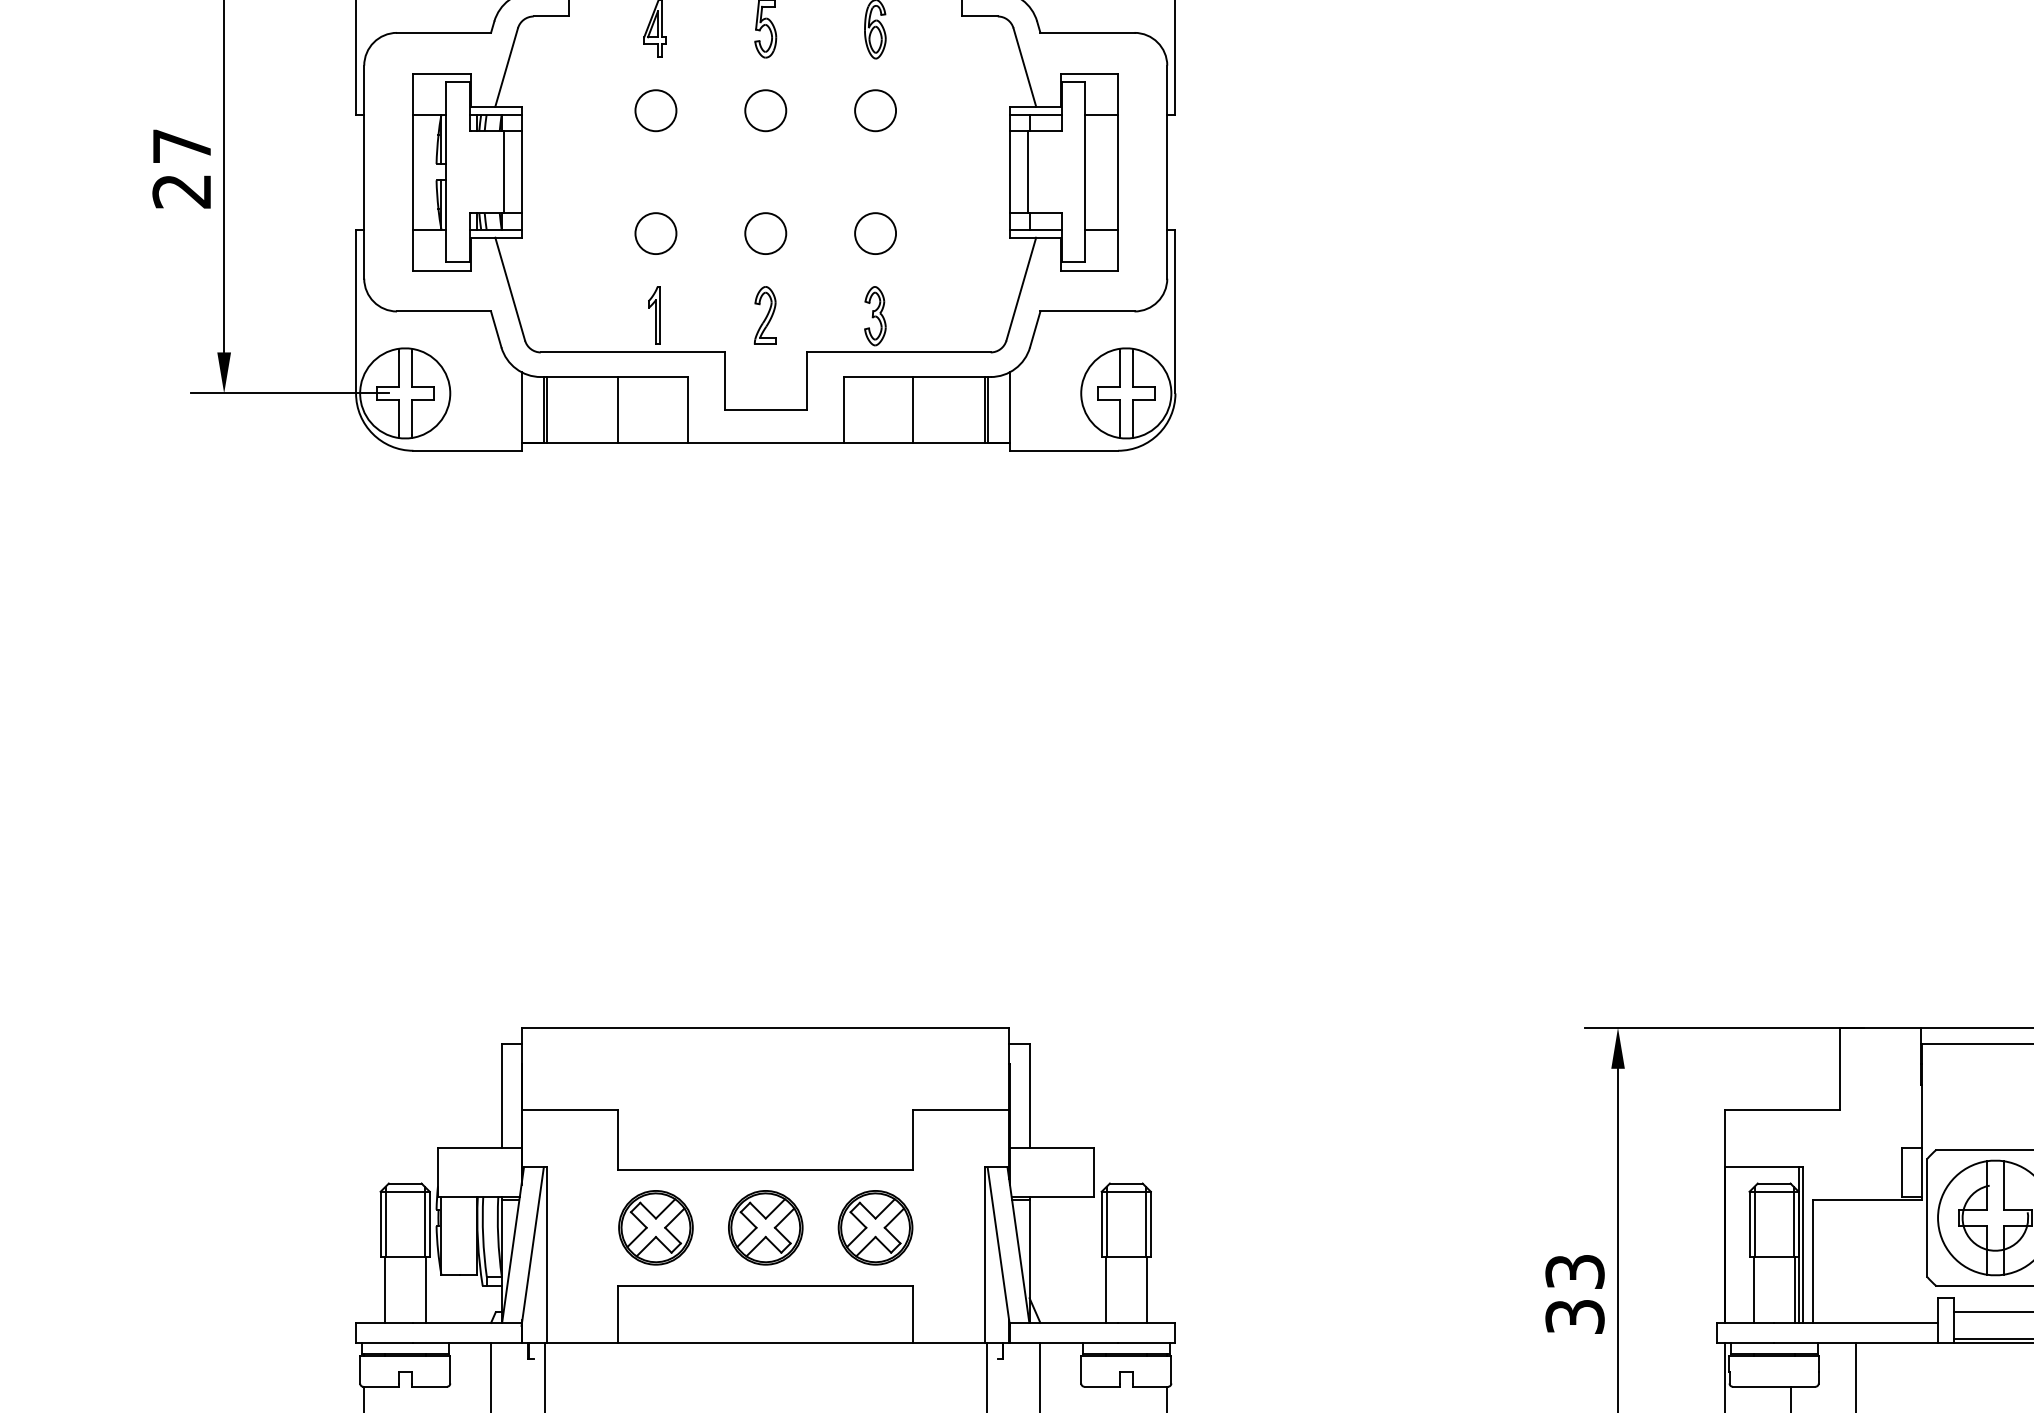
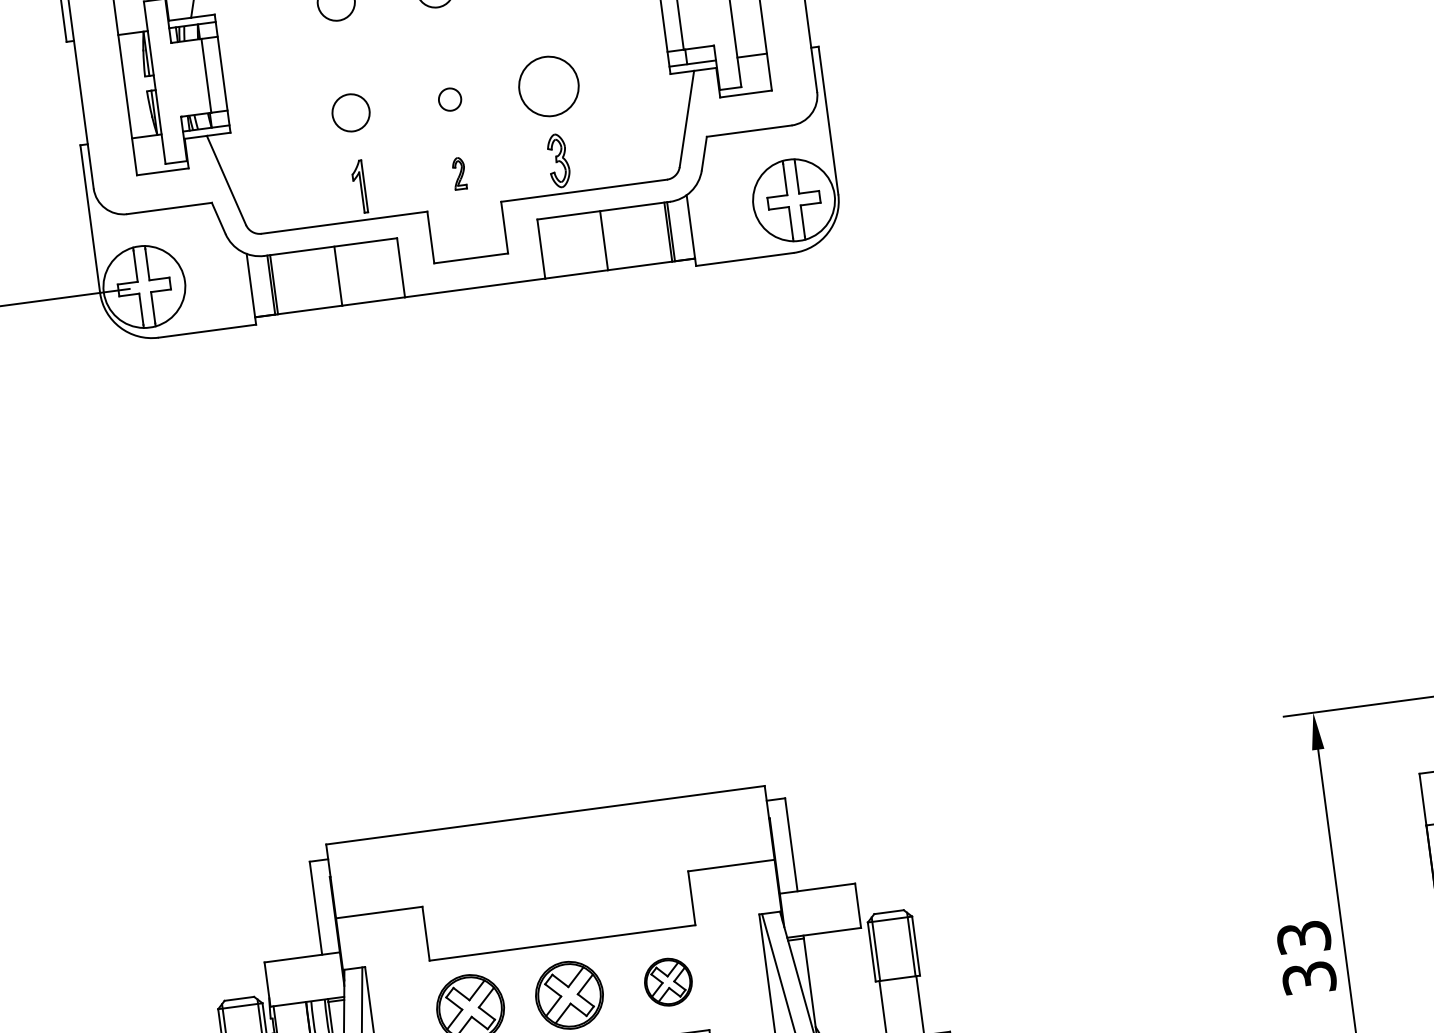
circle: (765, 233) -> (449, 99), size x0.6
circle: (875, 233) -> (548, 86), size x1.6
part: (764, 315) -> (458, 173), size x0.6
part: (875, 1227) -> (668, 981), size x0.7

